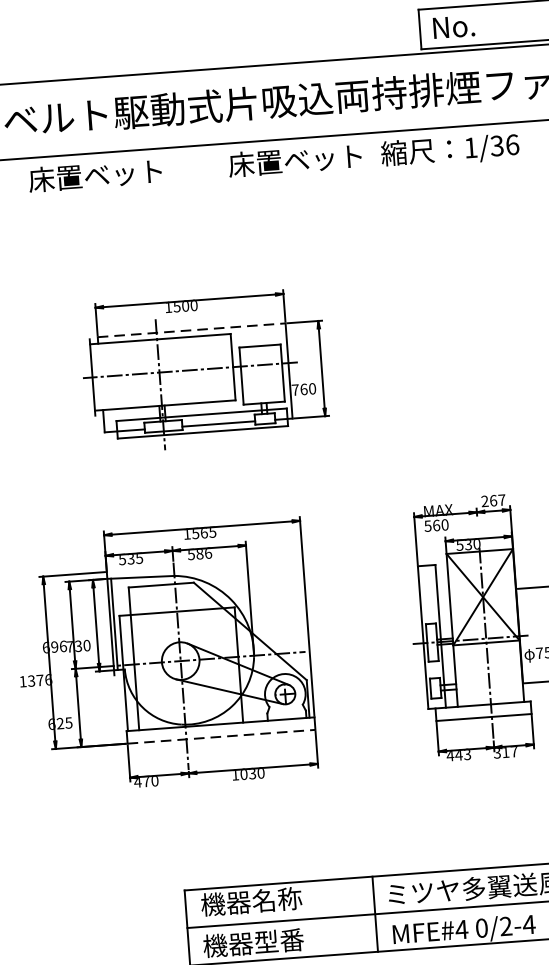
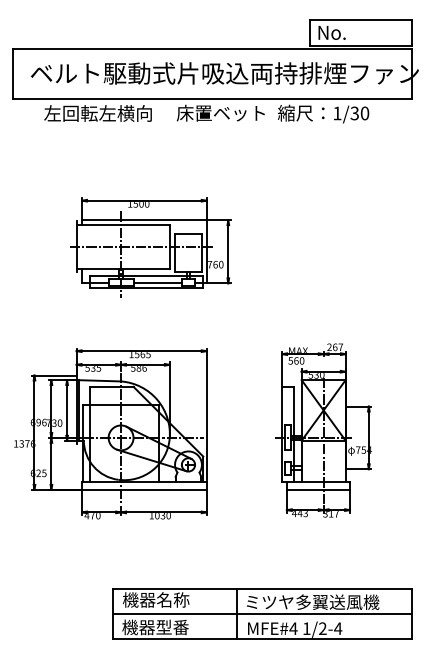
text: (511, 144) -> (364, 113), 1/36 -> 1/30
text: (109, 174) -> (97, 113), 床置ベット -> 左回転左横向
line: (191, 330) -> (144, 220), dashed -> solid
line: (221, 736) -> (144, 489), dashed -> solid
text: (481, 927) -> (306, 628), 0/2-4 -> 1/2-4

